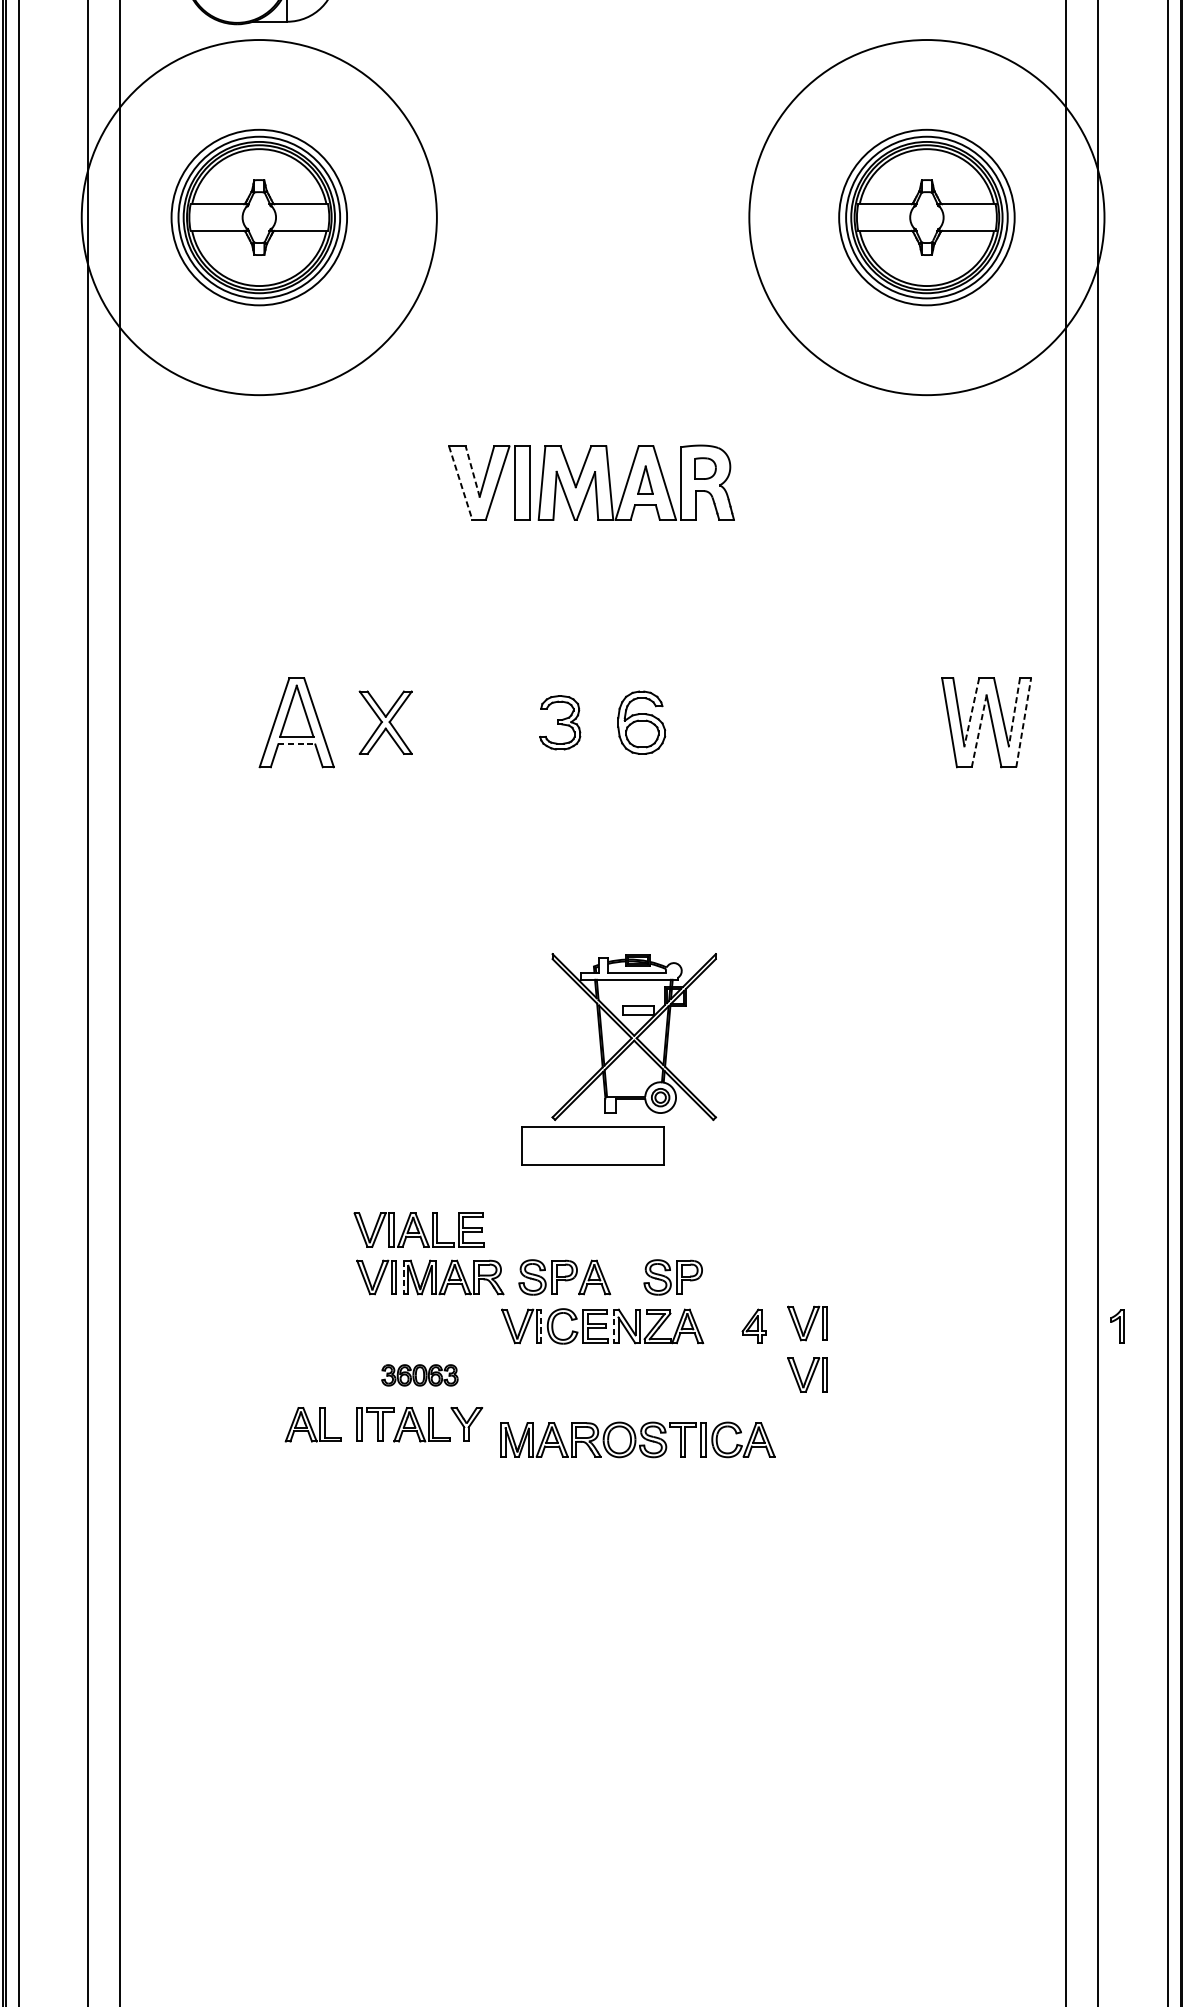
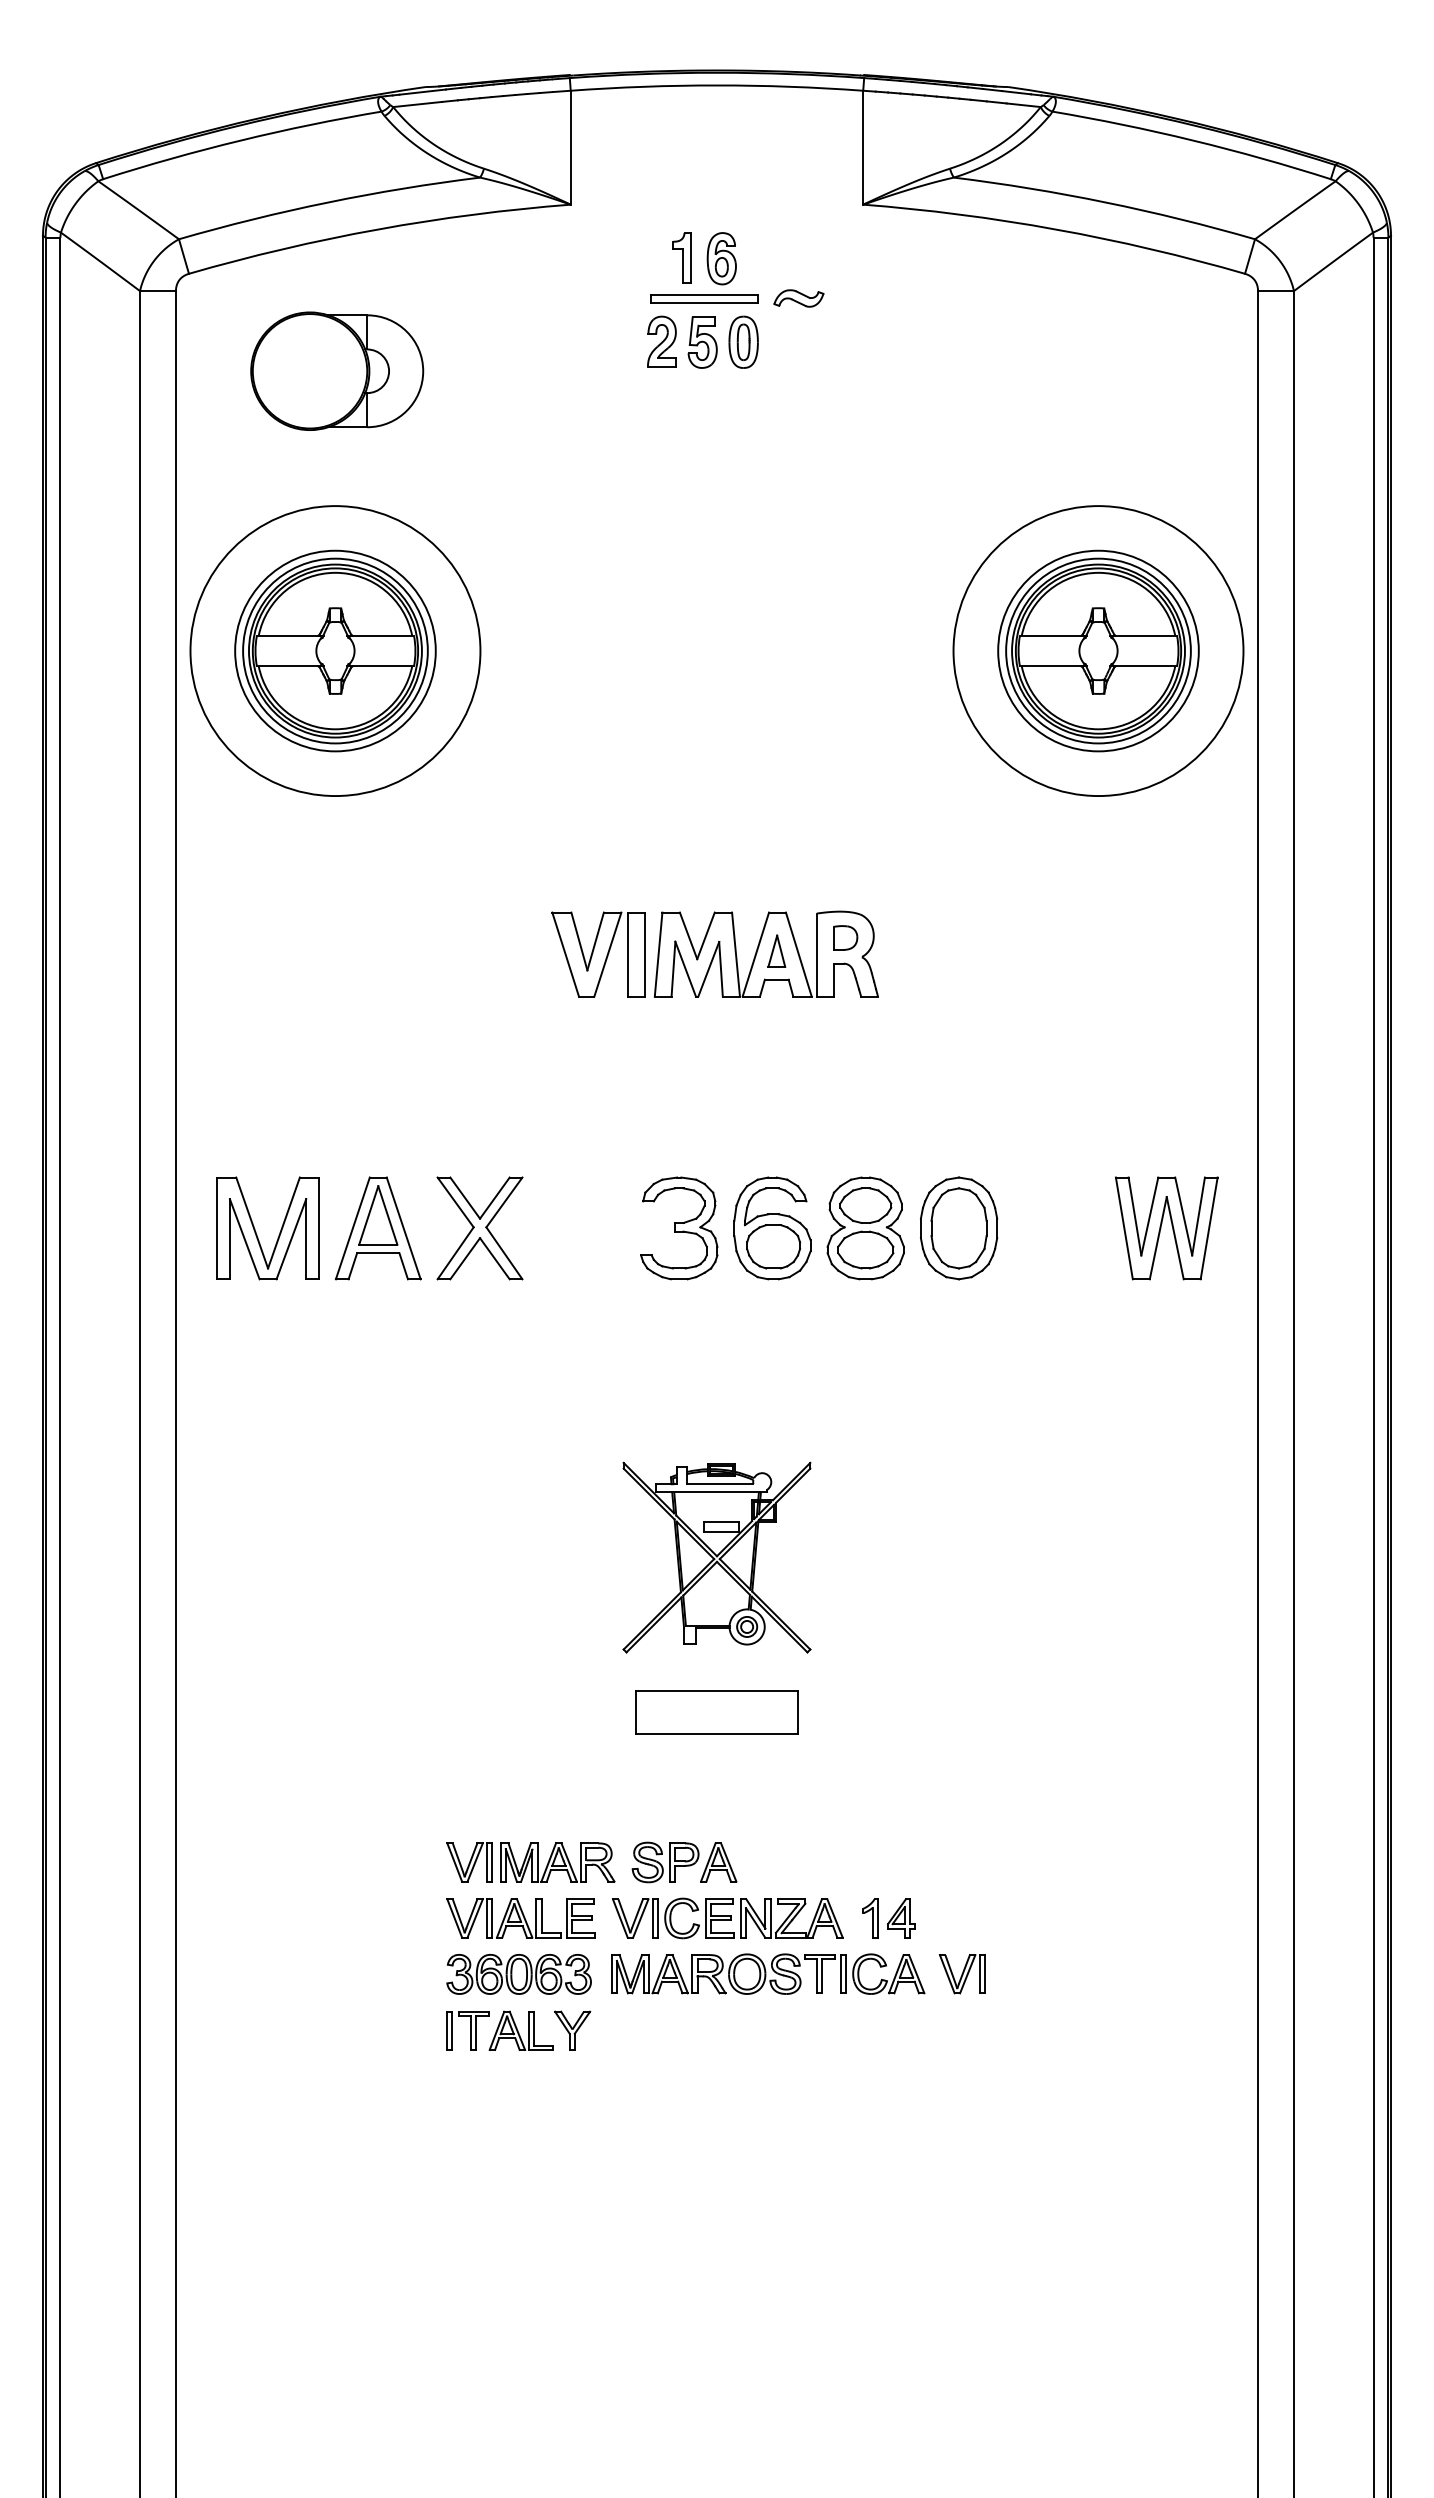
circle: (259, 217) -> (335, 651), size x0.71
circle: (926, 217) -> (1098, 651), size x0.71
line: (472, 471) -> (579, 941), dashed -> solid
line: (460, 483) -> (565, 955), dashed -> solid
line: (971, 712) -> (1149, 1216), dashed -> solid
line: (1014, 713) -> (1198, 1217), dashed -> solid
part: (385, 722) -> (479, 1228), size x1.43
part: (560, 722) -> (679, 1228), size x1.67
part: (641, 722) -> (772, 1228), size x1.43
part: (723, 722) -> (865, 1228), added
part: (805, 722) -> (959, 1228), added
line: (1024, 722) -> (1209, 1228), dashed -> solid
part: (190, 725) -> (256, 1231), added
line: (979, 731) -> (1158, 1238), dashed -> solid
line: (296, 744) -> (378, 1253), dashed -> solid
part: (633, 1036) -> (716, 1557), moved
part: (418, 1230) -> (520, 1918), moved
line: (403, 1277) -> (500, 1862), dashed -> solid
part: (673, 1277) -> (808, 1862), removed
part: (807, 1323) -> (962, 1915), removed
line: (541, 1325) -> (657, 1917), dashed -> solid
line: (613, 1326) -> (740, 1918), dashed -> solid
part: (1117, 1326) -> (870, 1918), moved
part: (419, 1375) -> (518, 1974), size x1.67
part: (312, 1424) -> (396, 2030), removed
part: (638, 1439) -> (768, 1973), moved

